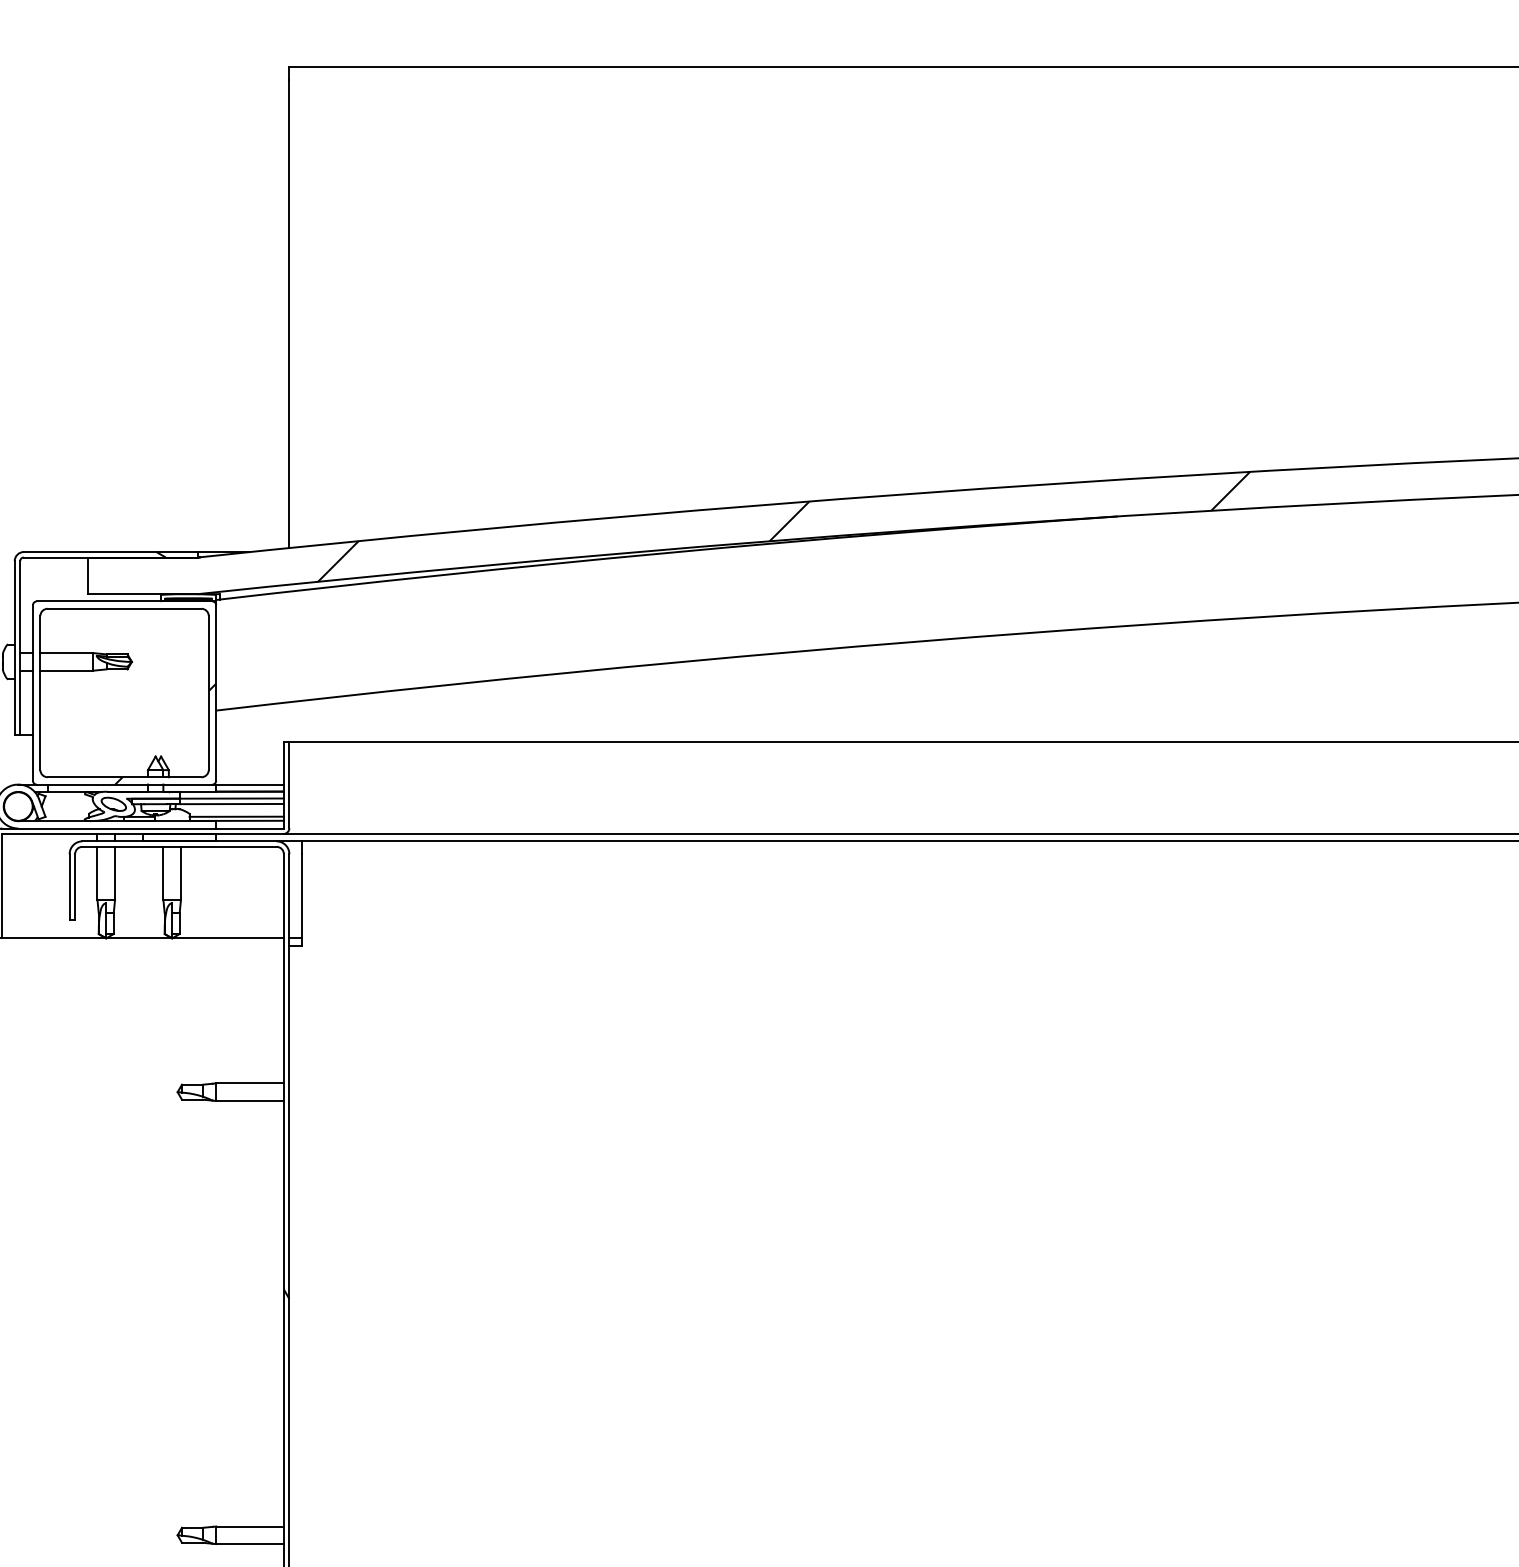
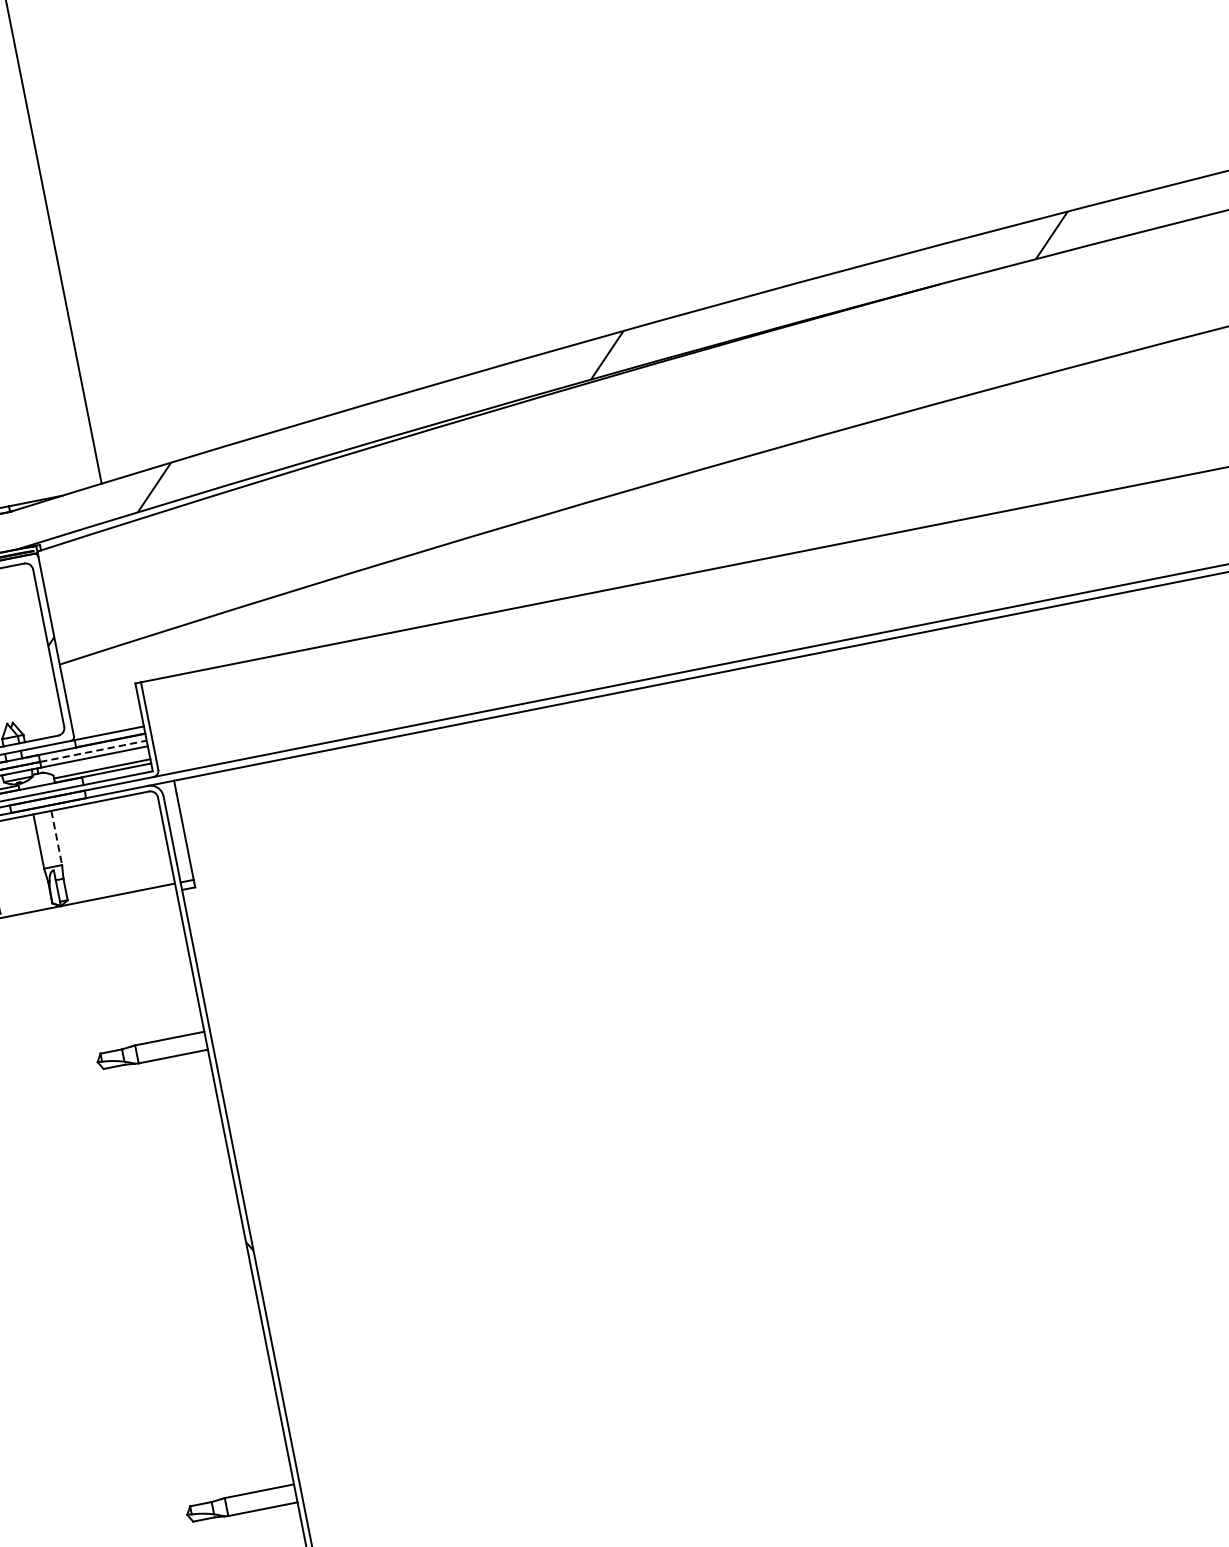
line: (232, 798) -> (94, 751), solid -> dashed
line: (180, 873) -> (56, 838), solid -> dashed

